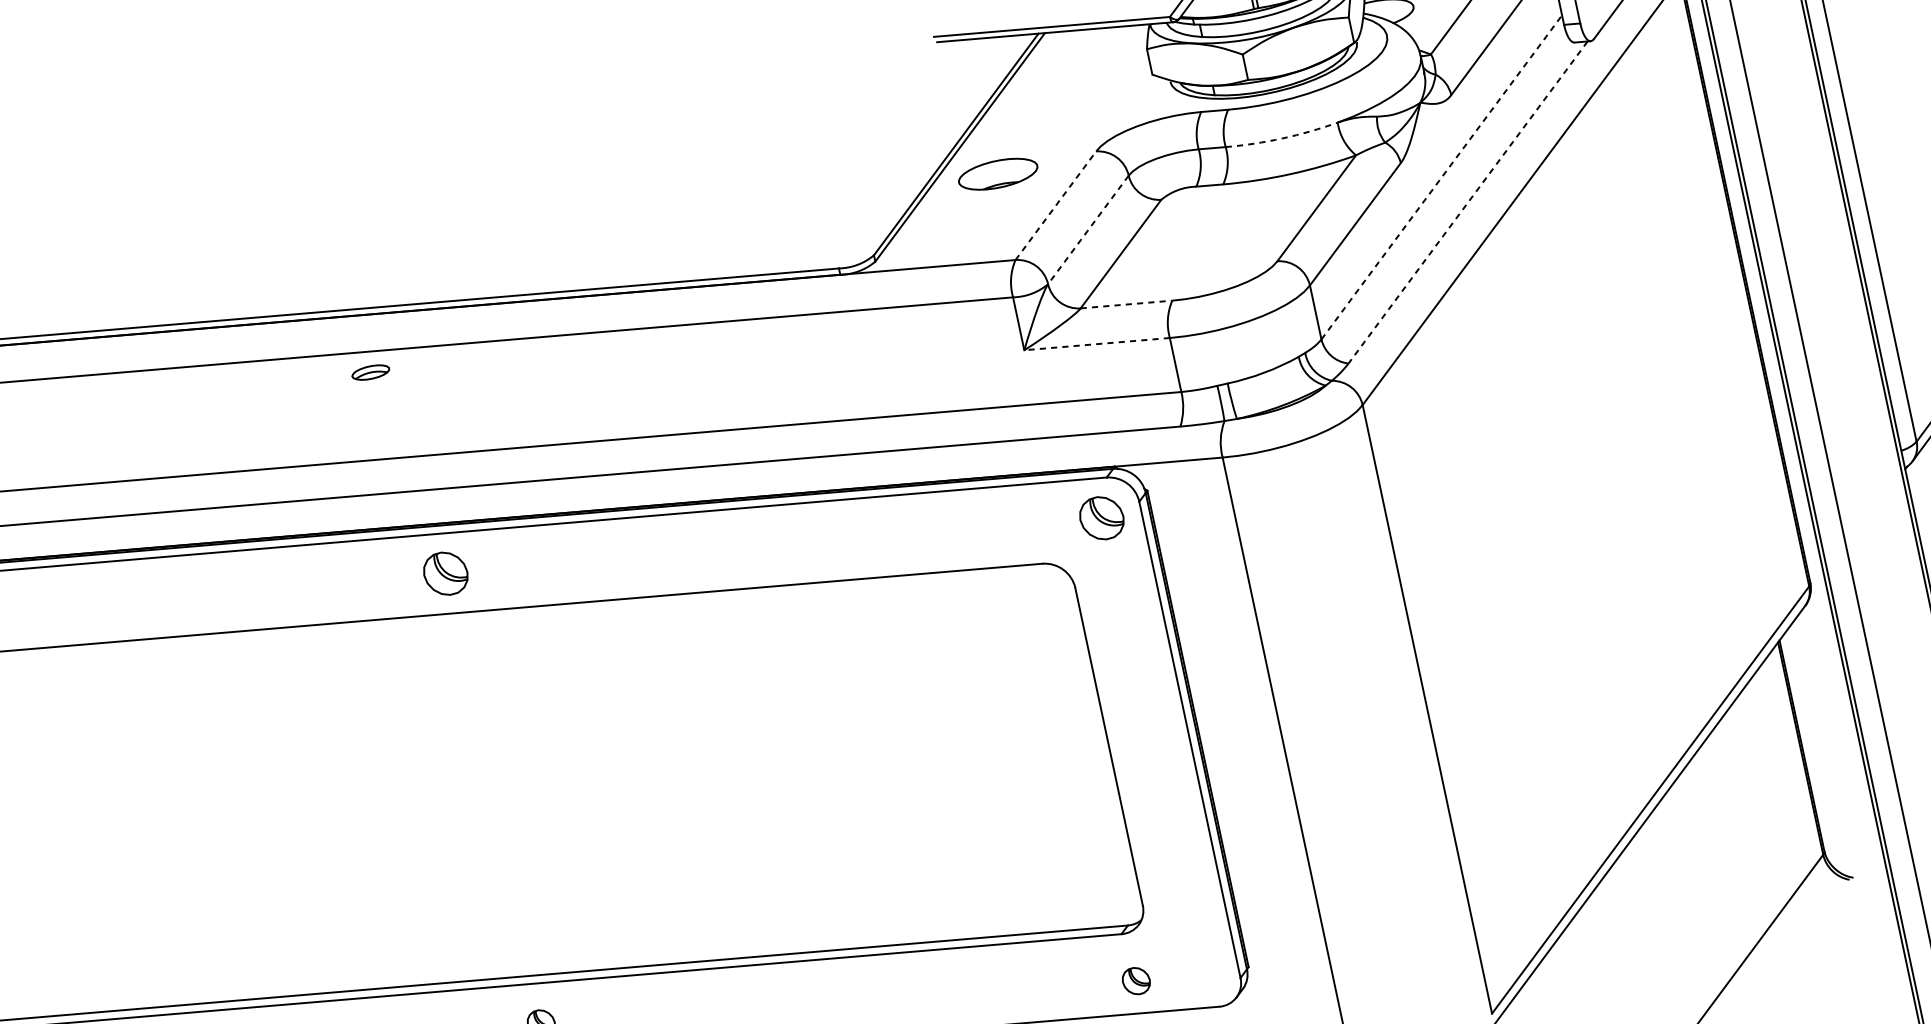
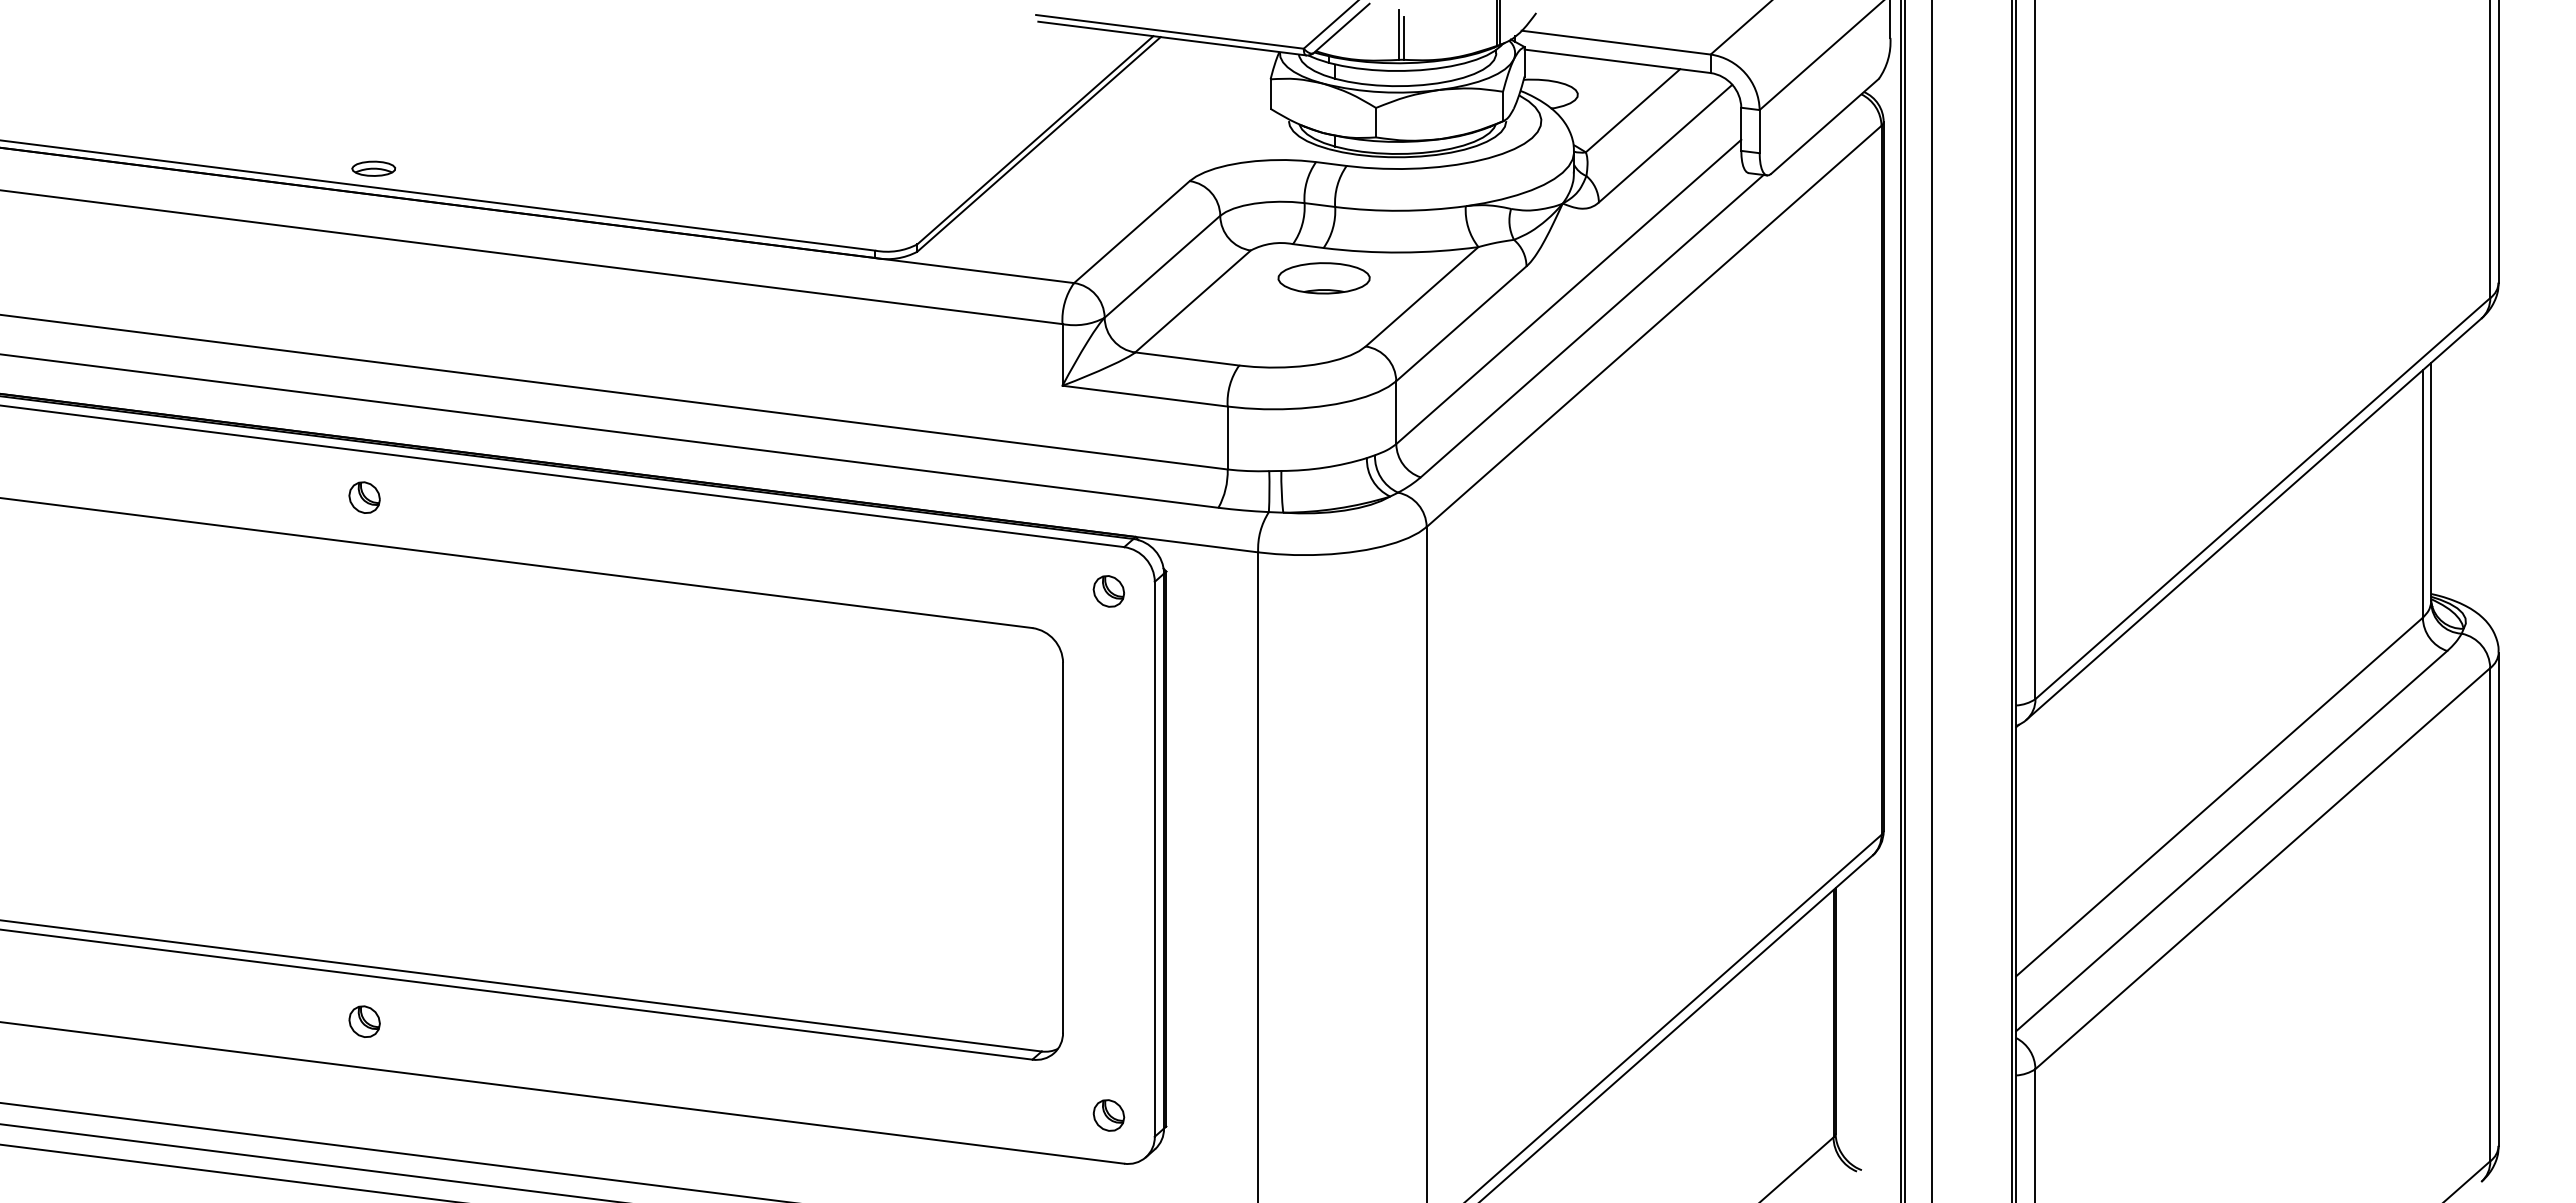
arc: (1282, 138) -> (1400, 210), dashed -> solid
part: (997, 174) -> (1323, 278), moved
line: (1442, 176) -> (1569, 291), dashed -> solid
line: (1468, 202) -> (1592, 326), dashed -> solid
line: (1056, 205) -> (1132, 231), dashed -> solid
line: (1088, 230) -> (1162, 267), dashed -> solid
line: (1126, 304) -> (1187, 359), dashed -> solid
line: (1096, 344) -> (1144, 396), dashed -> solid
part: (370, 372) -> (373, 168), moved
part: (1101, 518) -> (1108, 591), size x0.62
part: (445, 573) -> (364, 497), size x0.62
part: (1135, 981) -> (1108, 1115), moved

